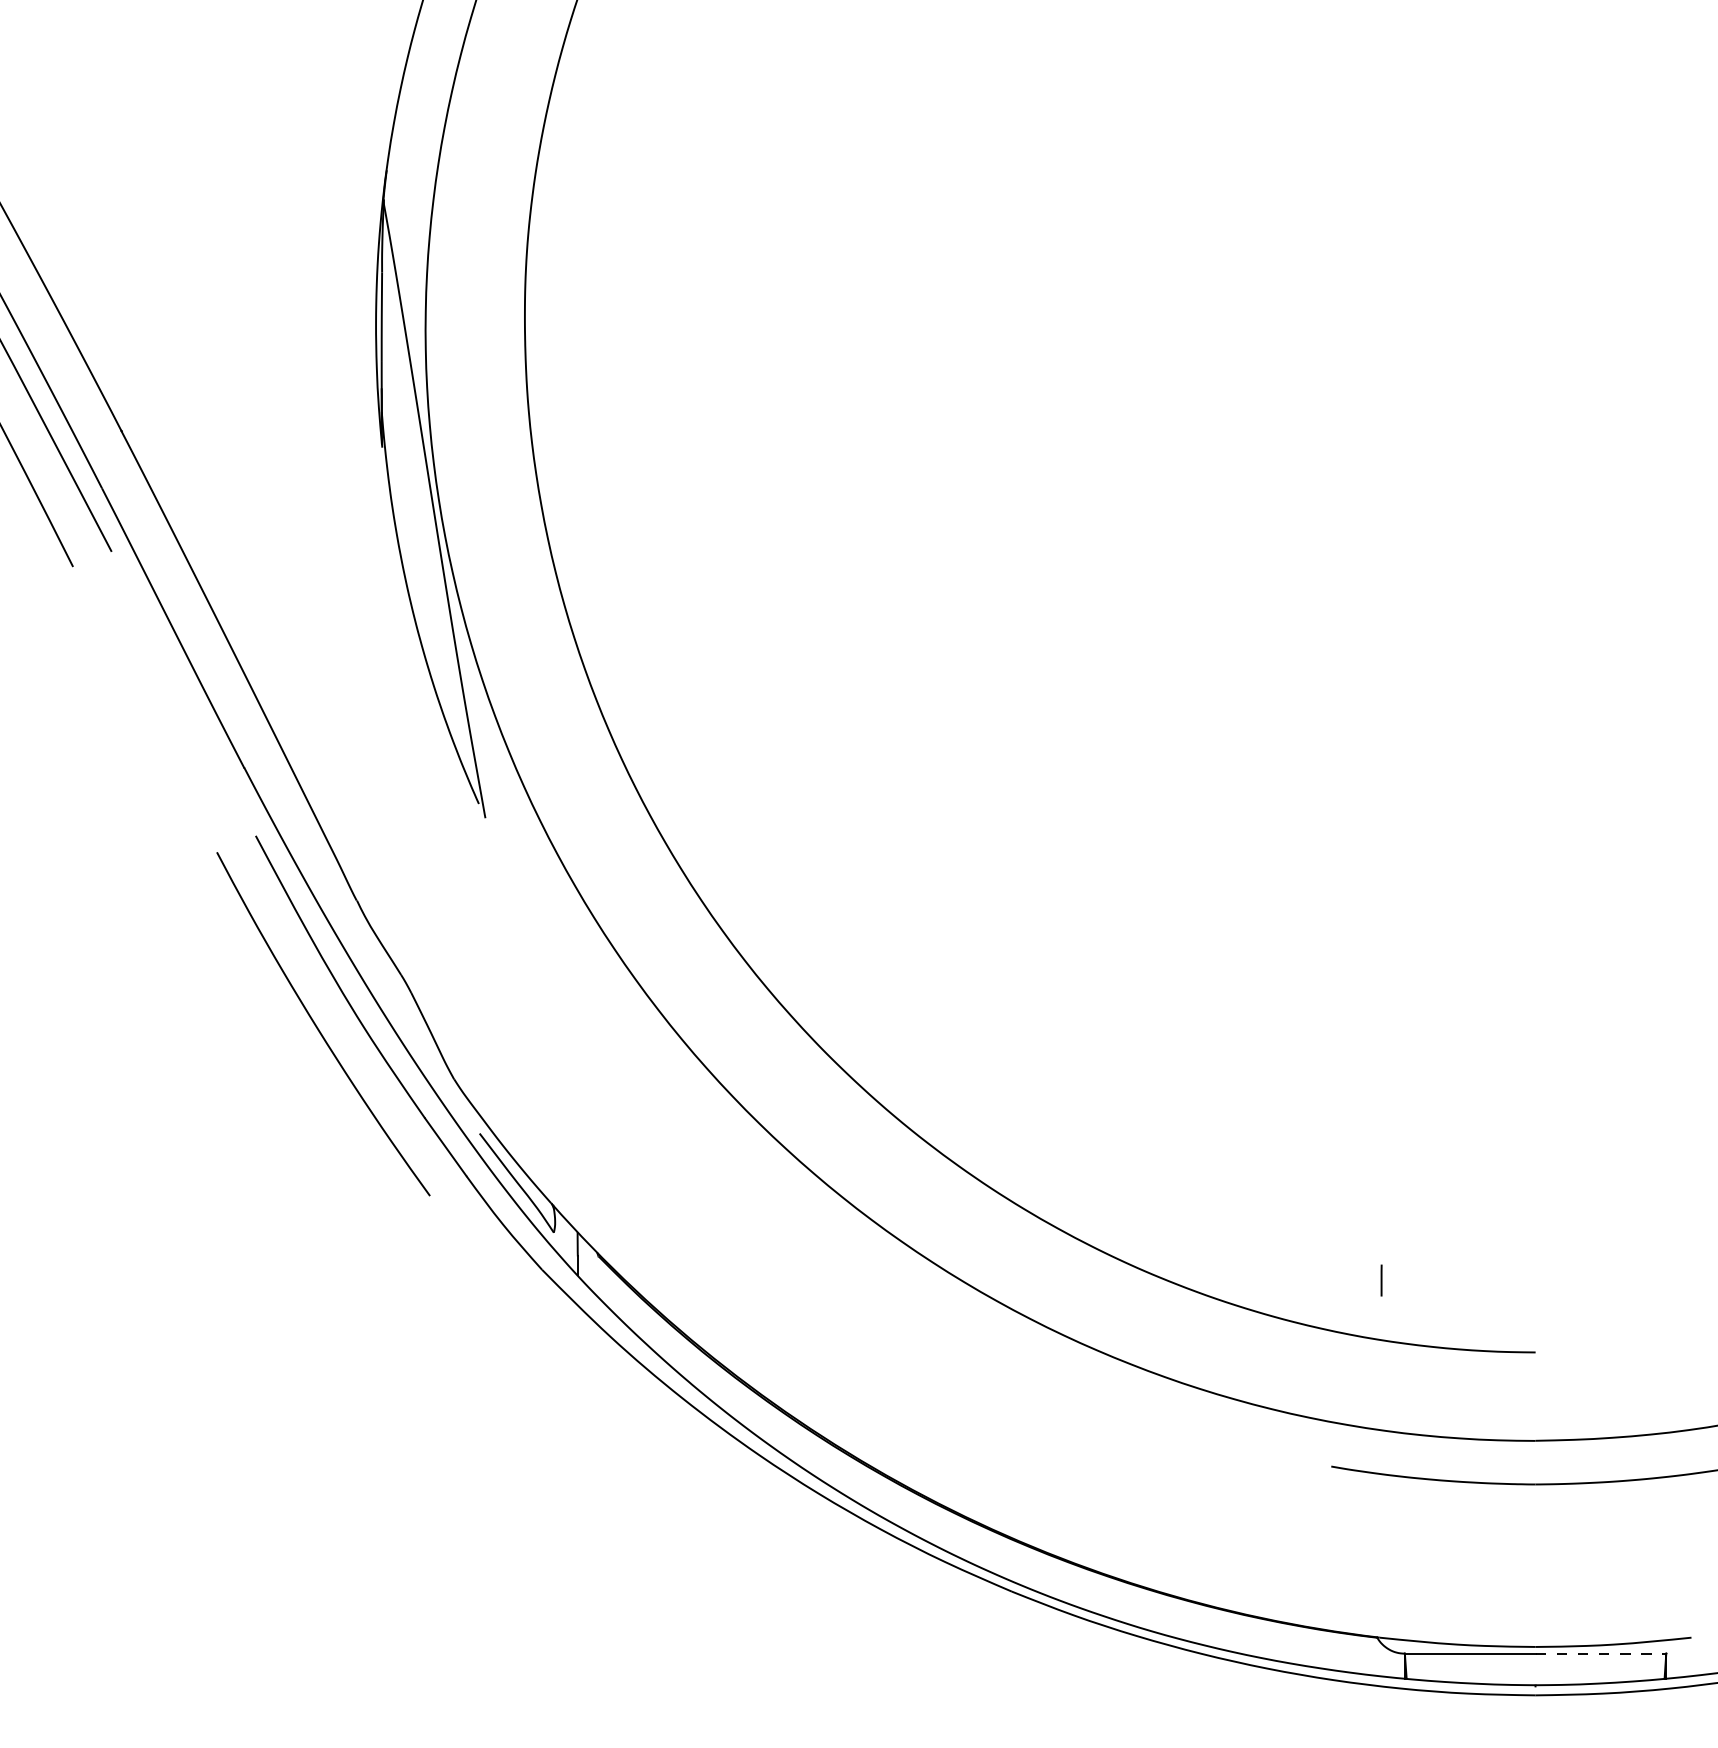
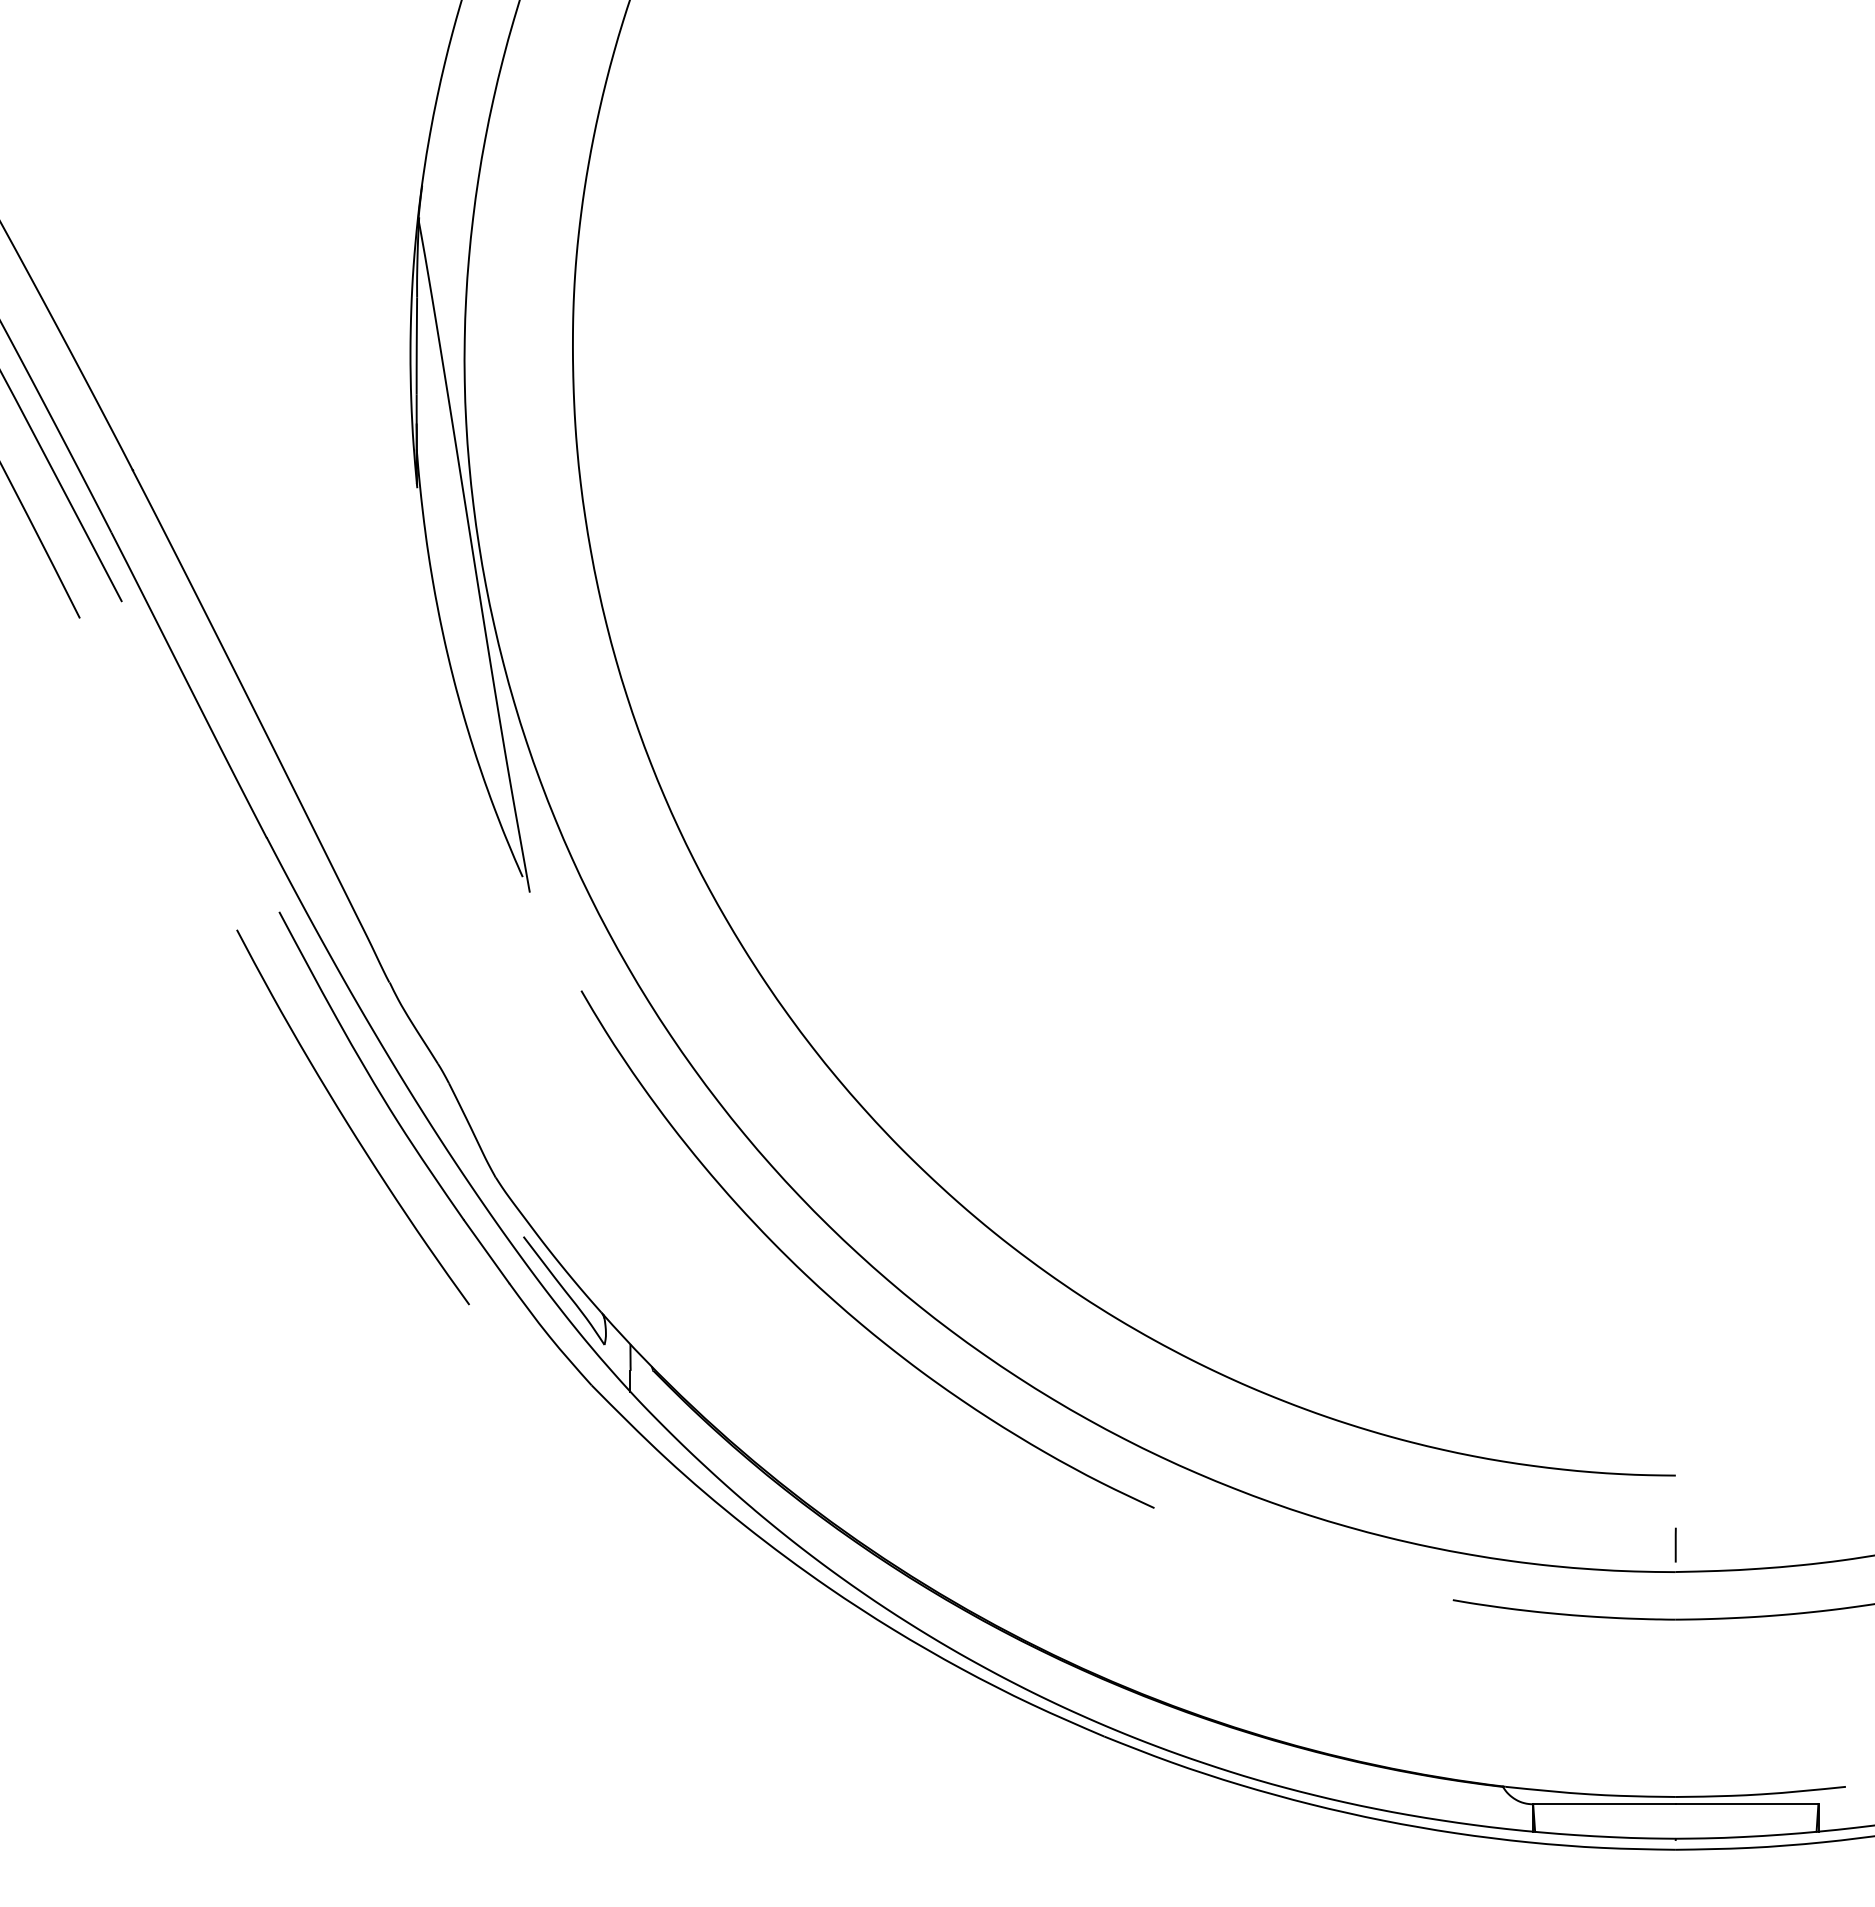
curve: (756, 1183) -> (825, 1291), added
line: (1381, 1279) -> (1675, 1544), moved
line: (1601, 1653) -> (1747, 1804), dashed -> solid

